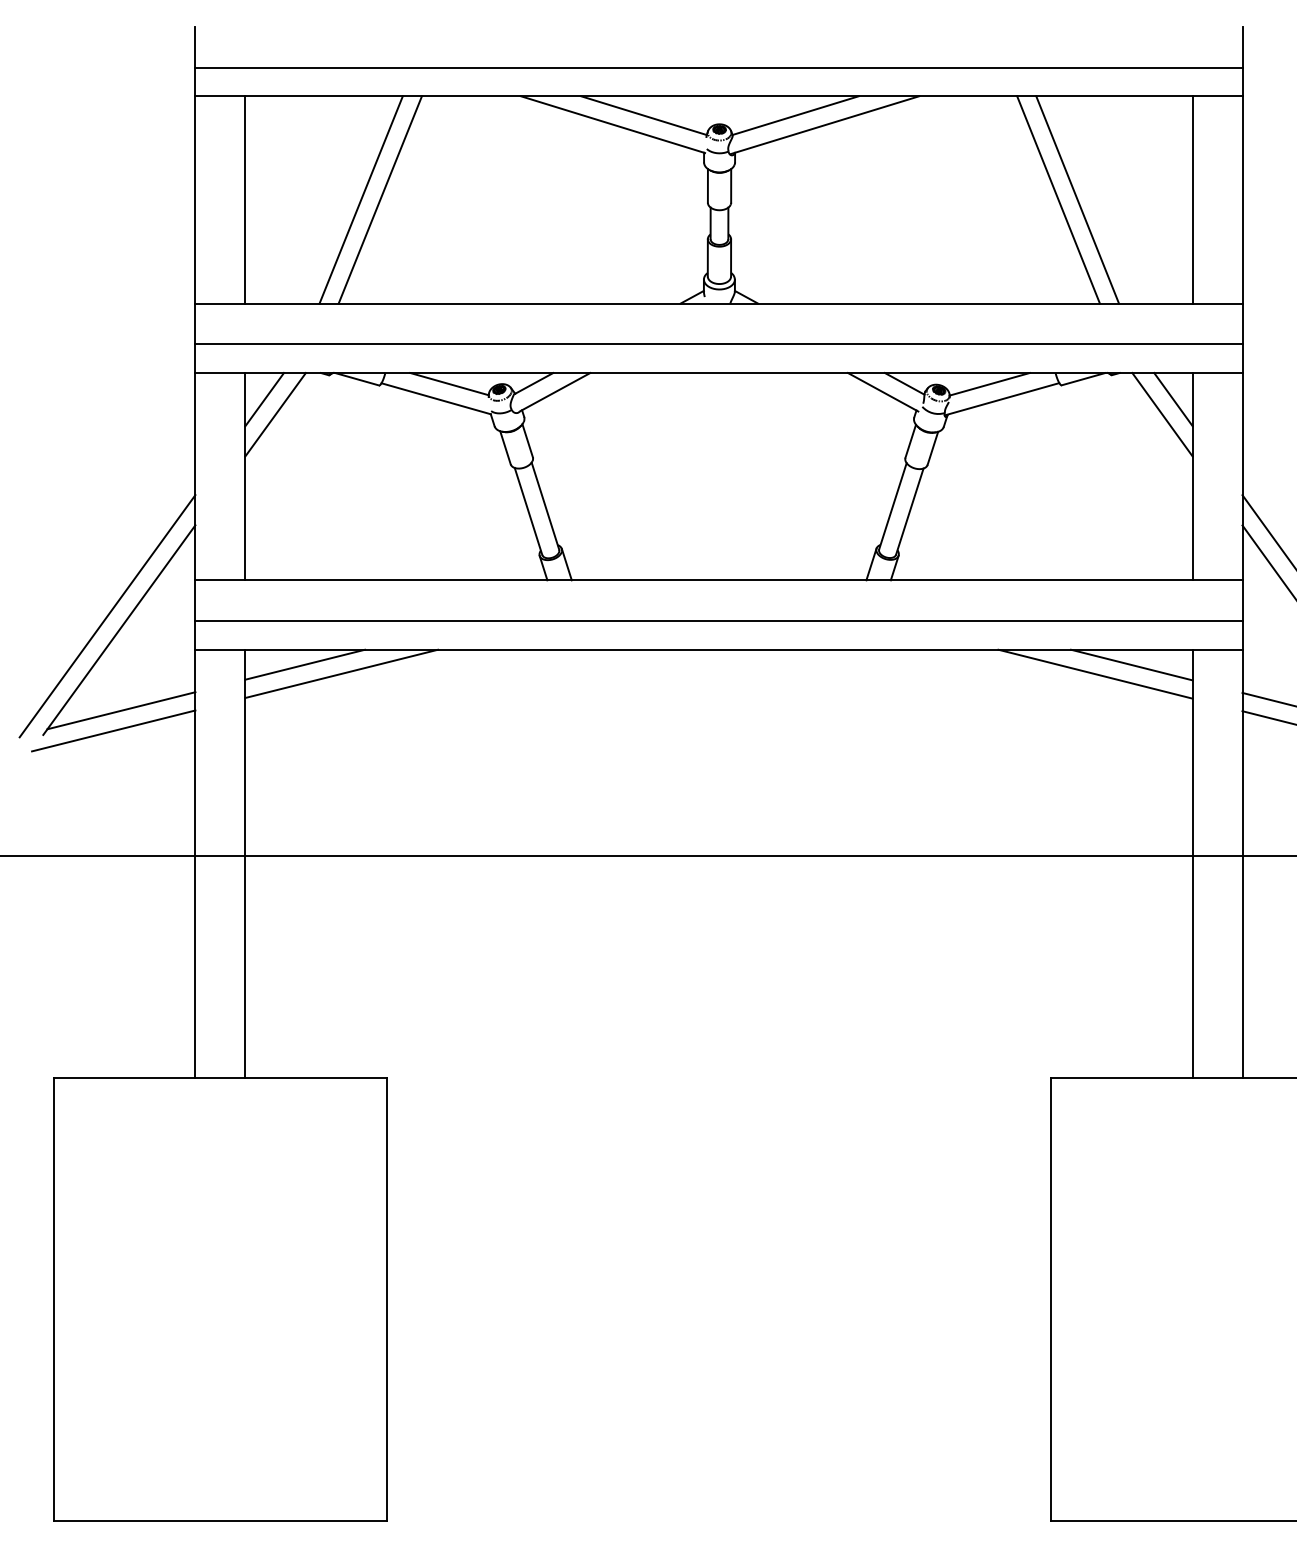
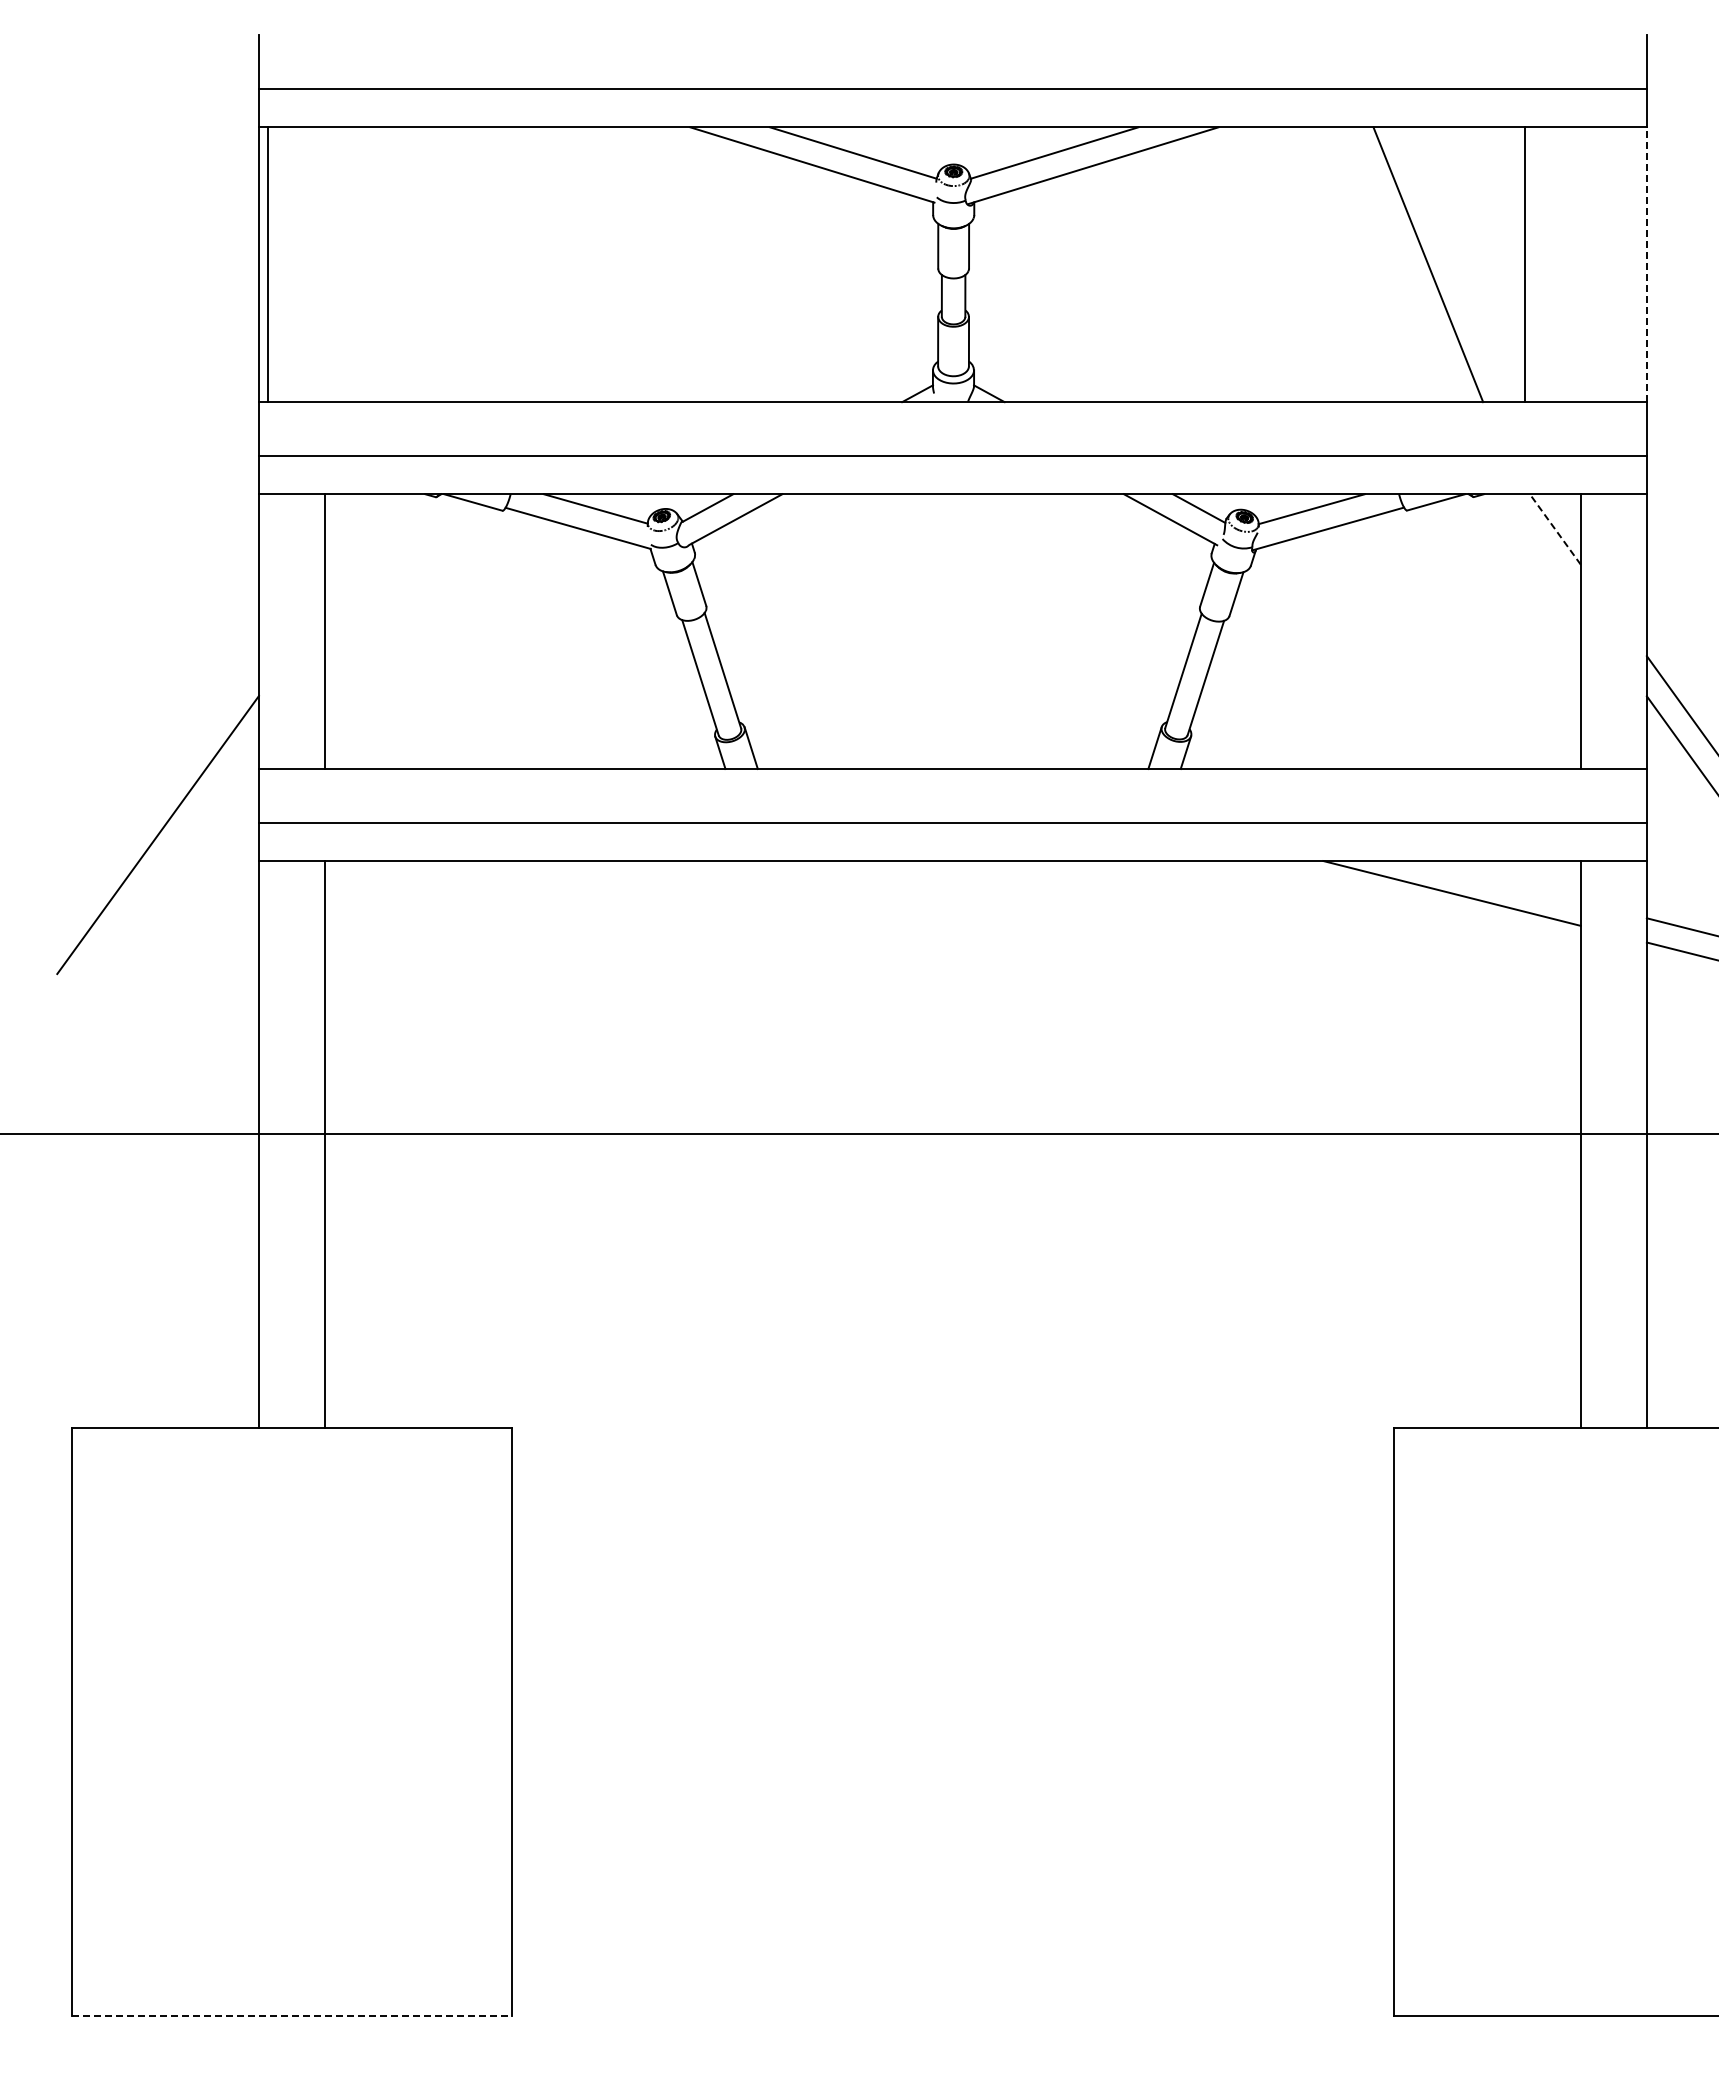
line: (245, 199) -> (268, 264), moved
line: (361, 199) -> (478, 264), removed
line: (379, 199) -> (503, 264), removed
line: (1058, 199) -> (1402, 264), removed
line: (1192, 199) -> (1524, 264), moved
line: (1242, 199) -> (1646, 264), solid -> dashed
line: (264, 399) -> (350, 529), removed
line: (1173, 399) -> (1555, 529), solid -> dashed
line: (275, 414) -> (365, 549), removed
line: (1162, 414) -> (1540, 549), removed
line: (106, 616) -> (141, 816), removed
line: (305, 664) -> (404, 880), removed
line: (1131, 665) -> (1499, 881), removed
line: (341, 674) -> (452, 893), removed
line: (121, 710) -> (160, 941), removed
line: (113, 730) -> (150, 968), removed
line: (220, 1520) -> (292, 2015), solid -> dashed

